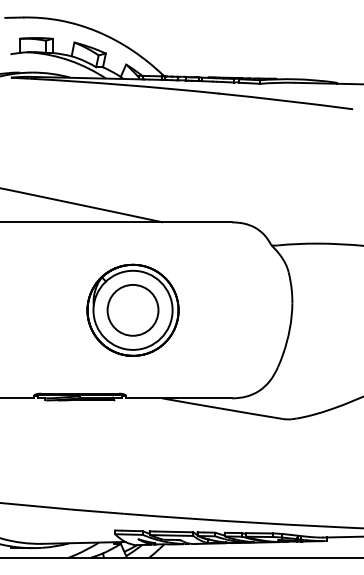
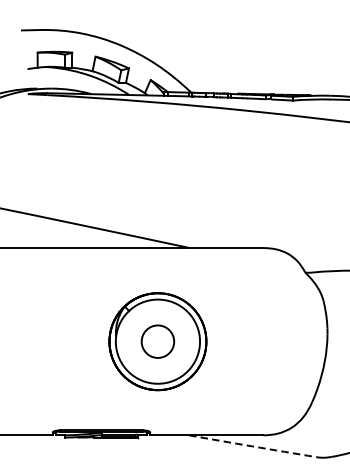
circle: (132, 309) -> (157, 340), size x0.6
arc: (222, 408) -> (253, 446), solid -> dashed

